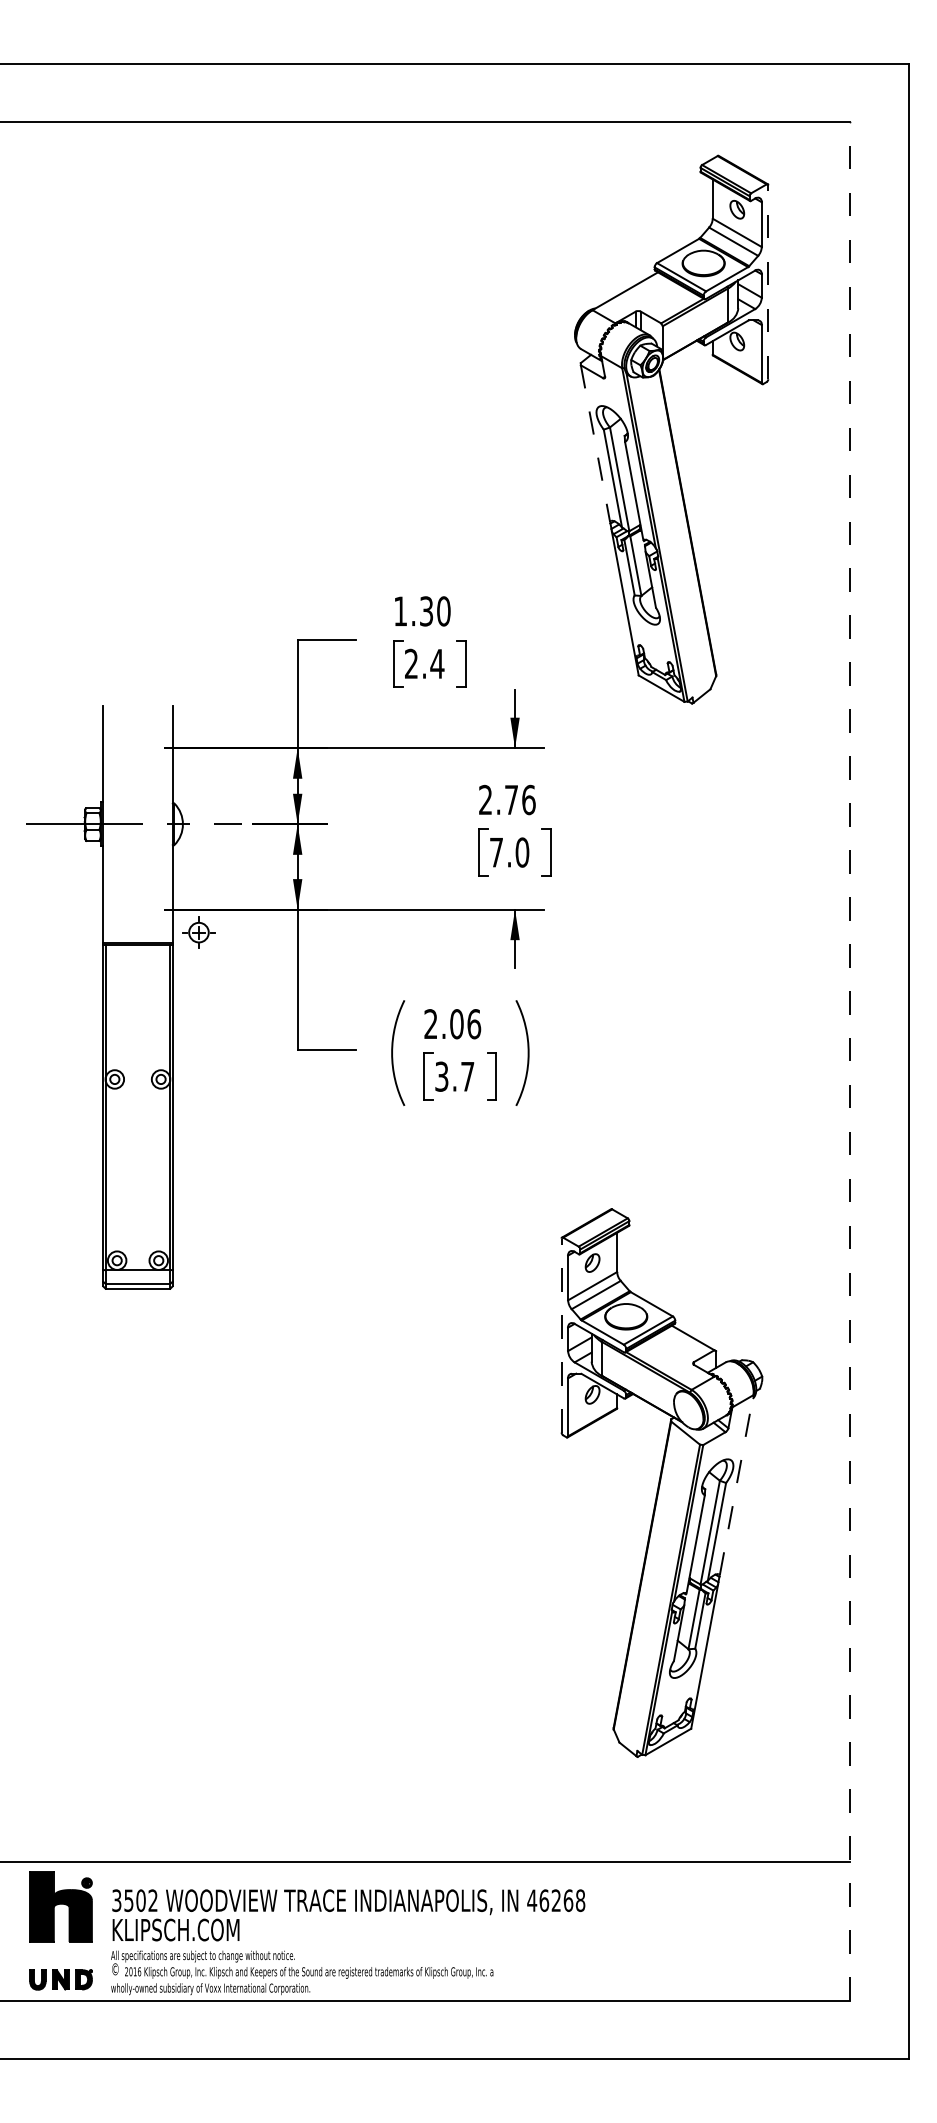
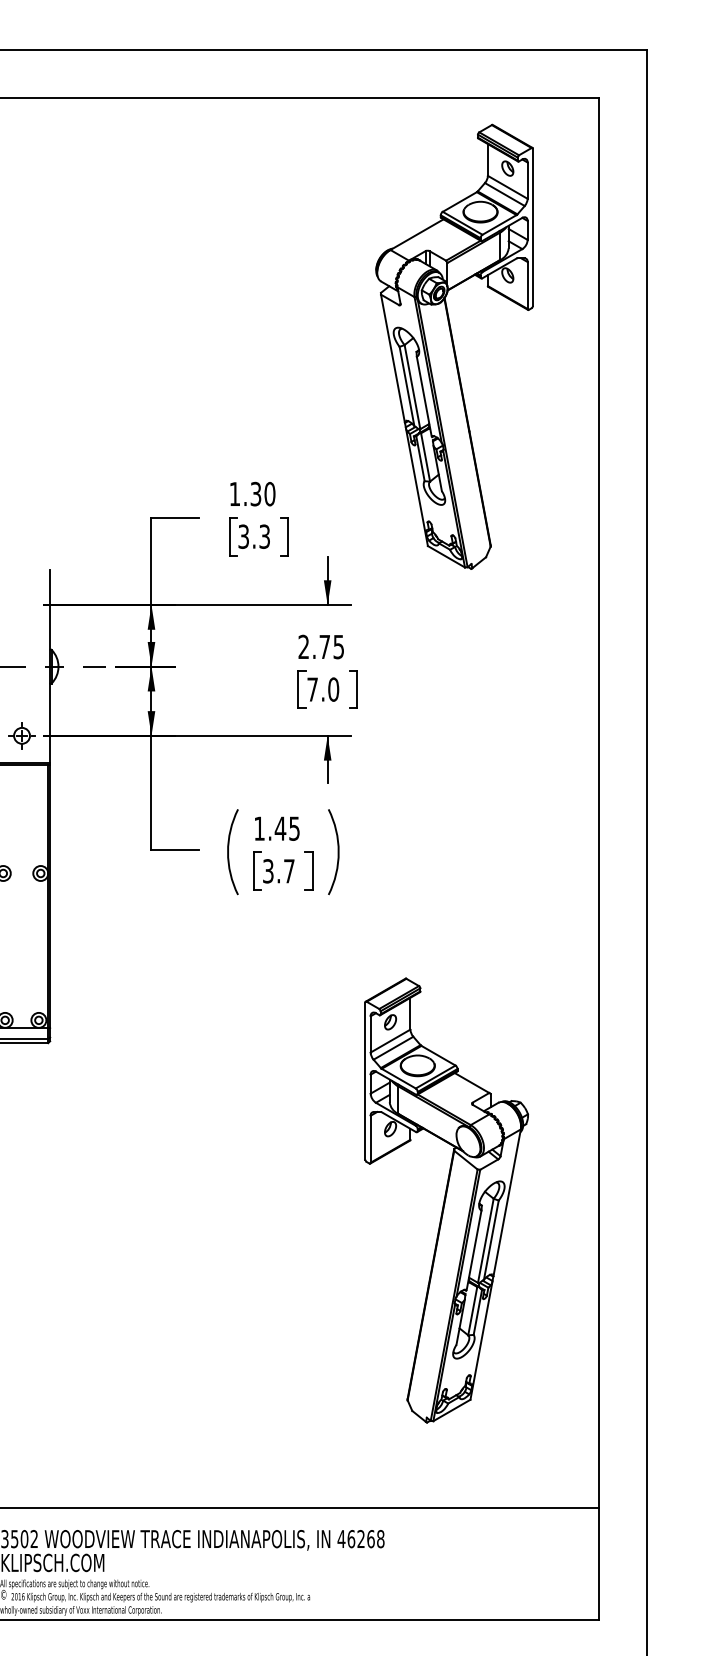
line: (768, 282) -> (533, 227), dashed -> solid
line: (595, 443) -> (392, 358), dashed -> solid
text: (424, 663) -> (254, 536), 2.4 -> 3.3
text: (528, 799) -> (338, 646), 2.76 -> 2.75
part: (198, 932) -> (21, 735), moved
text: (452, 1024) -> (276, 828), 2.06 -> 1.45
line: (849, 1061) -> (598, 858), dashed -> solid
line: (561, 1335) -> (365, 1081), dashed -> solid
line: (736, 1485) -> (507, 1202), dashed -> solid

